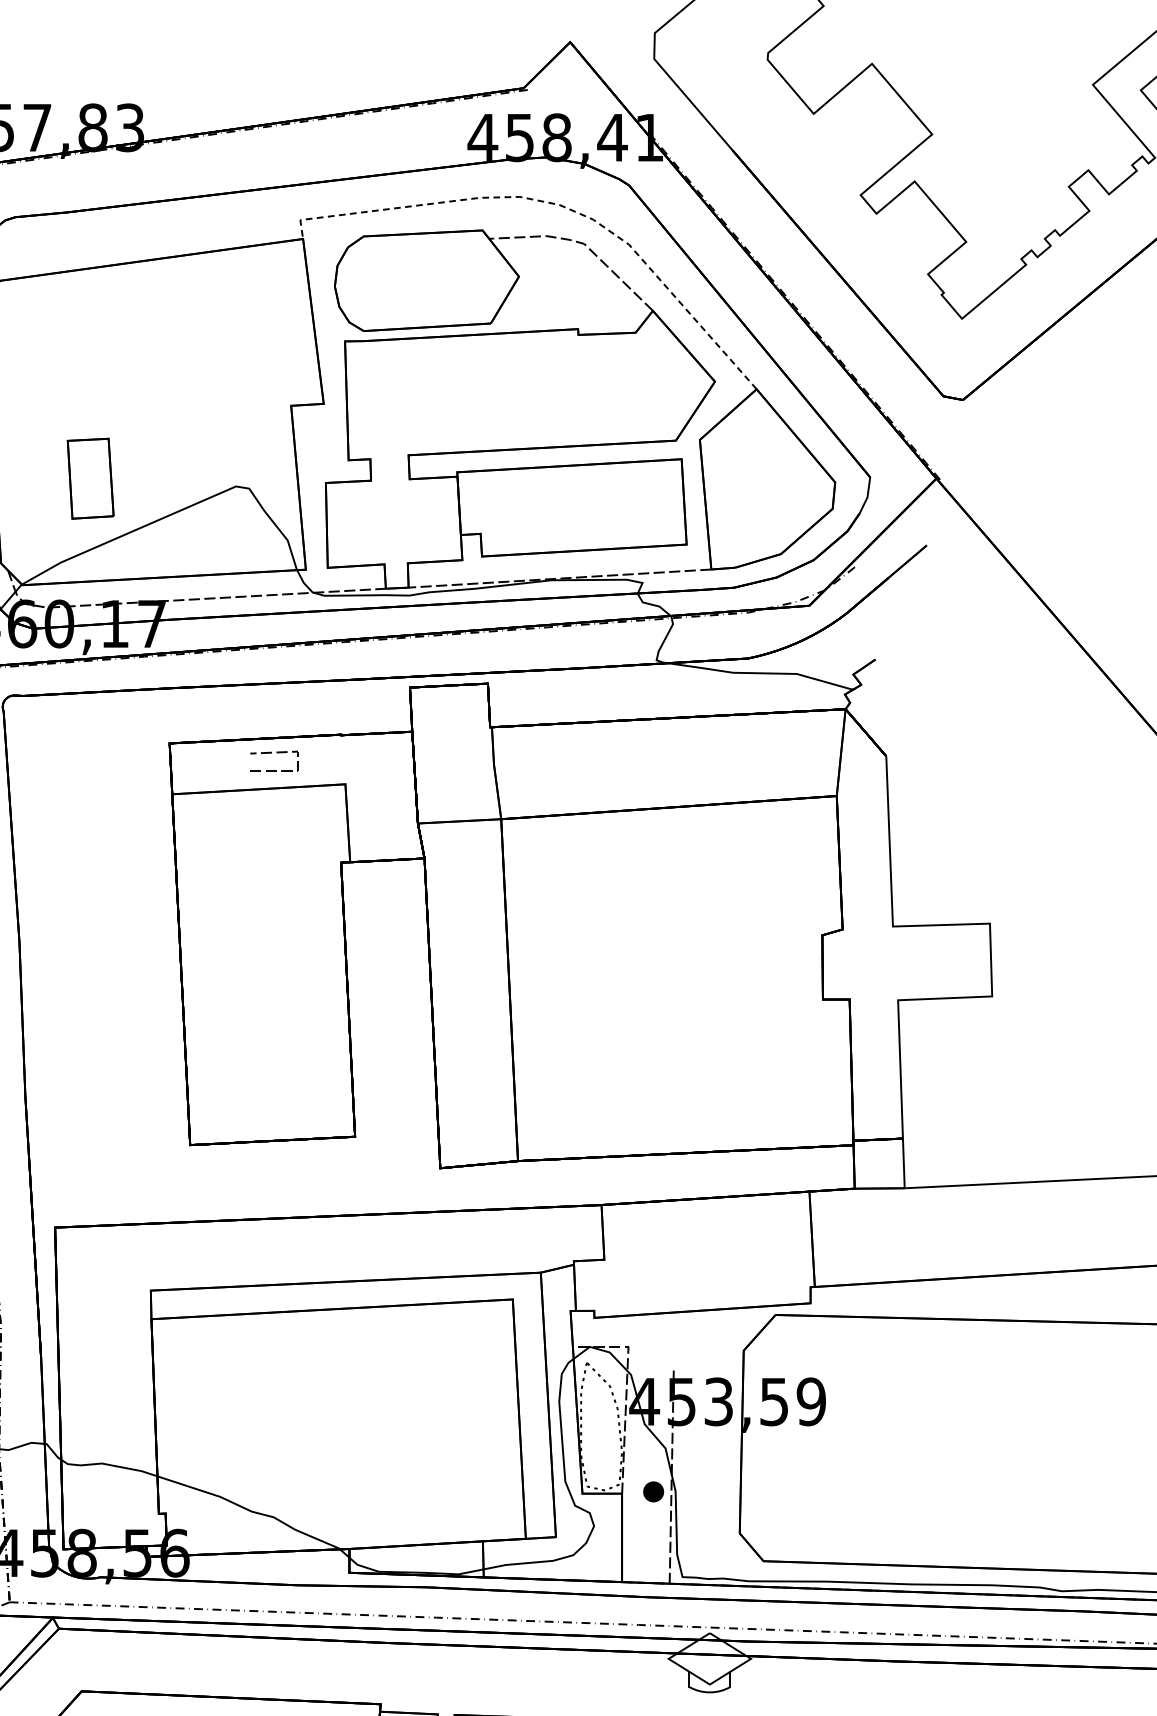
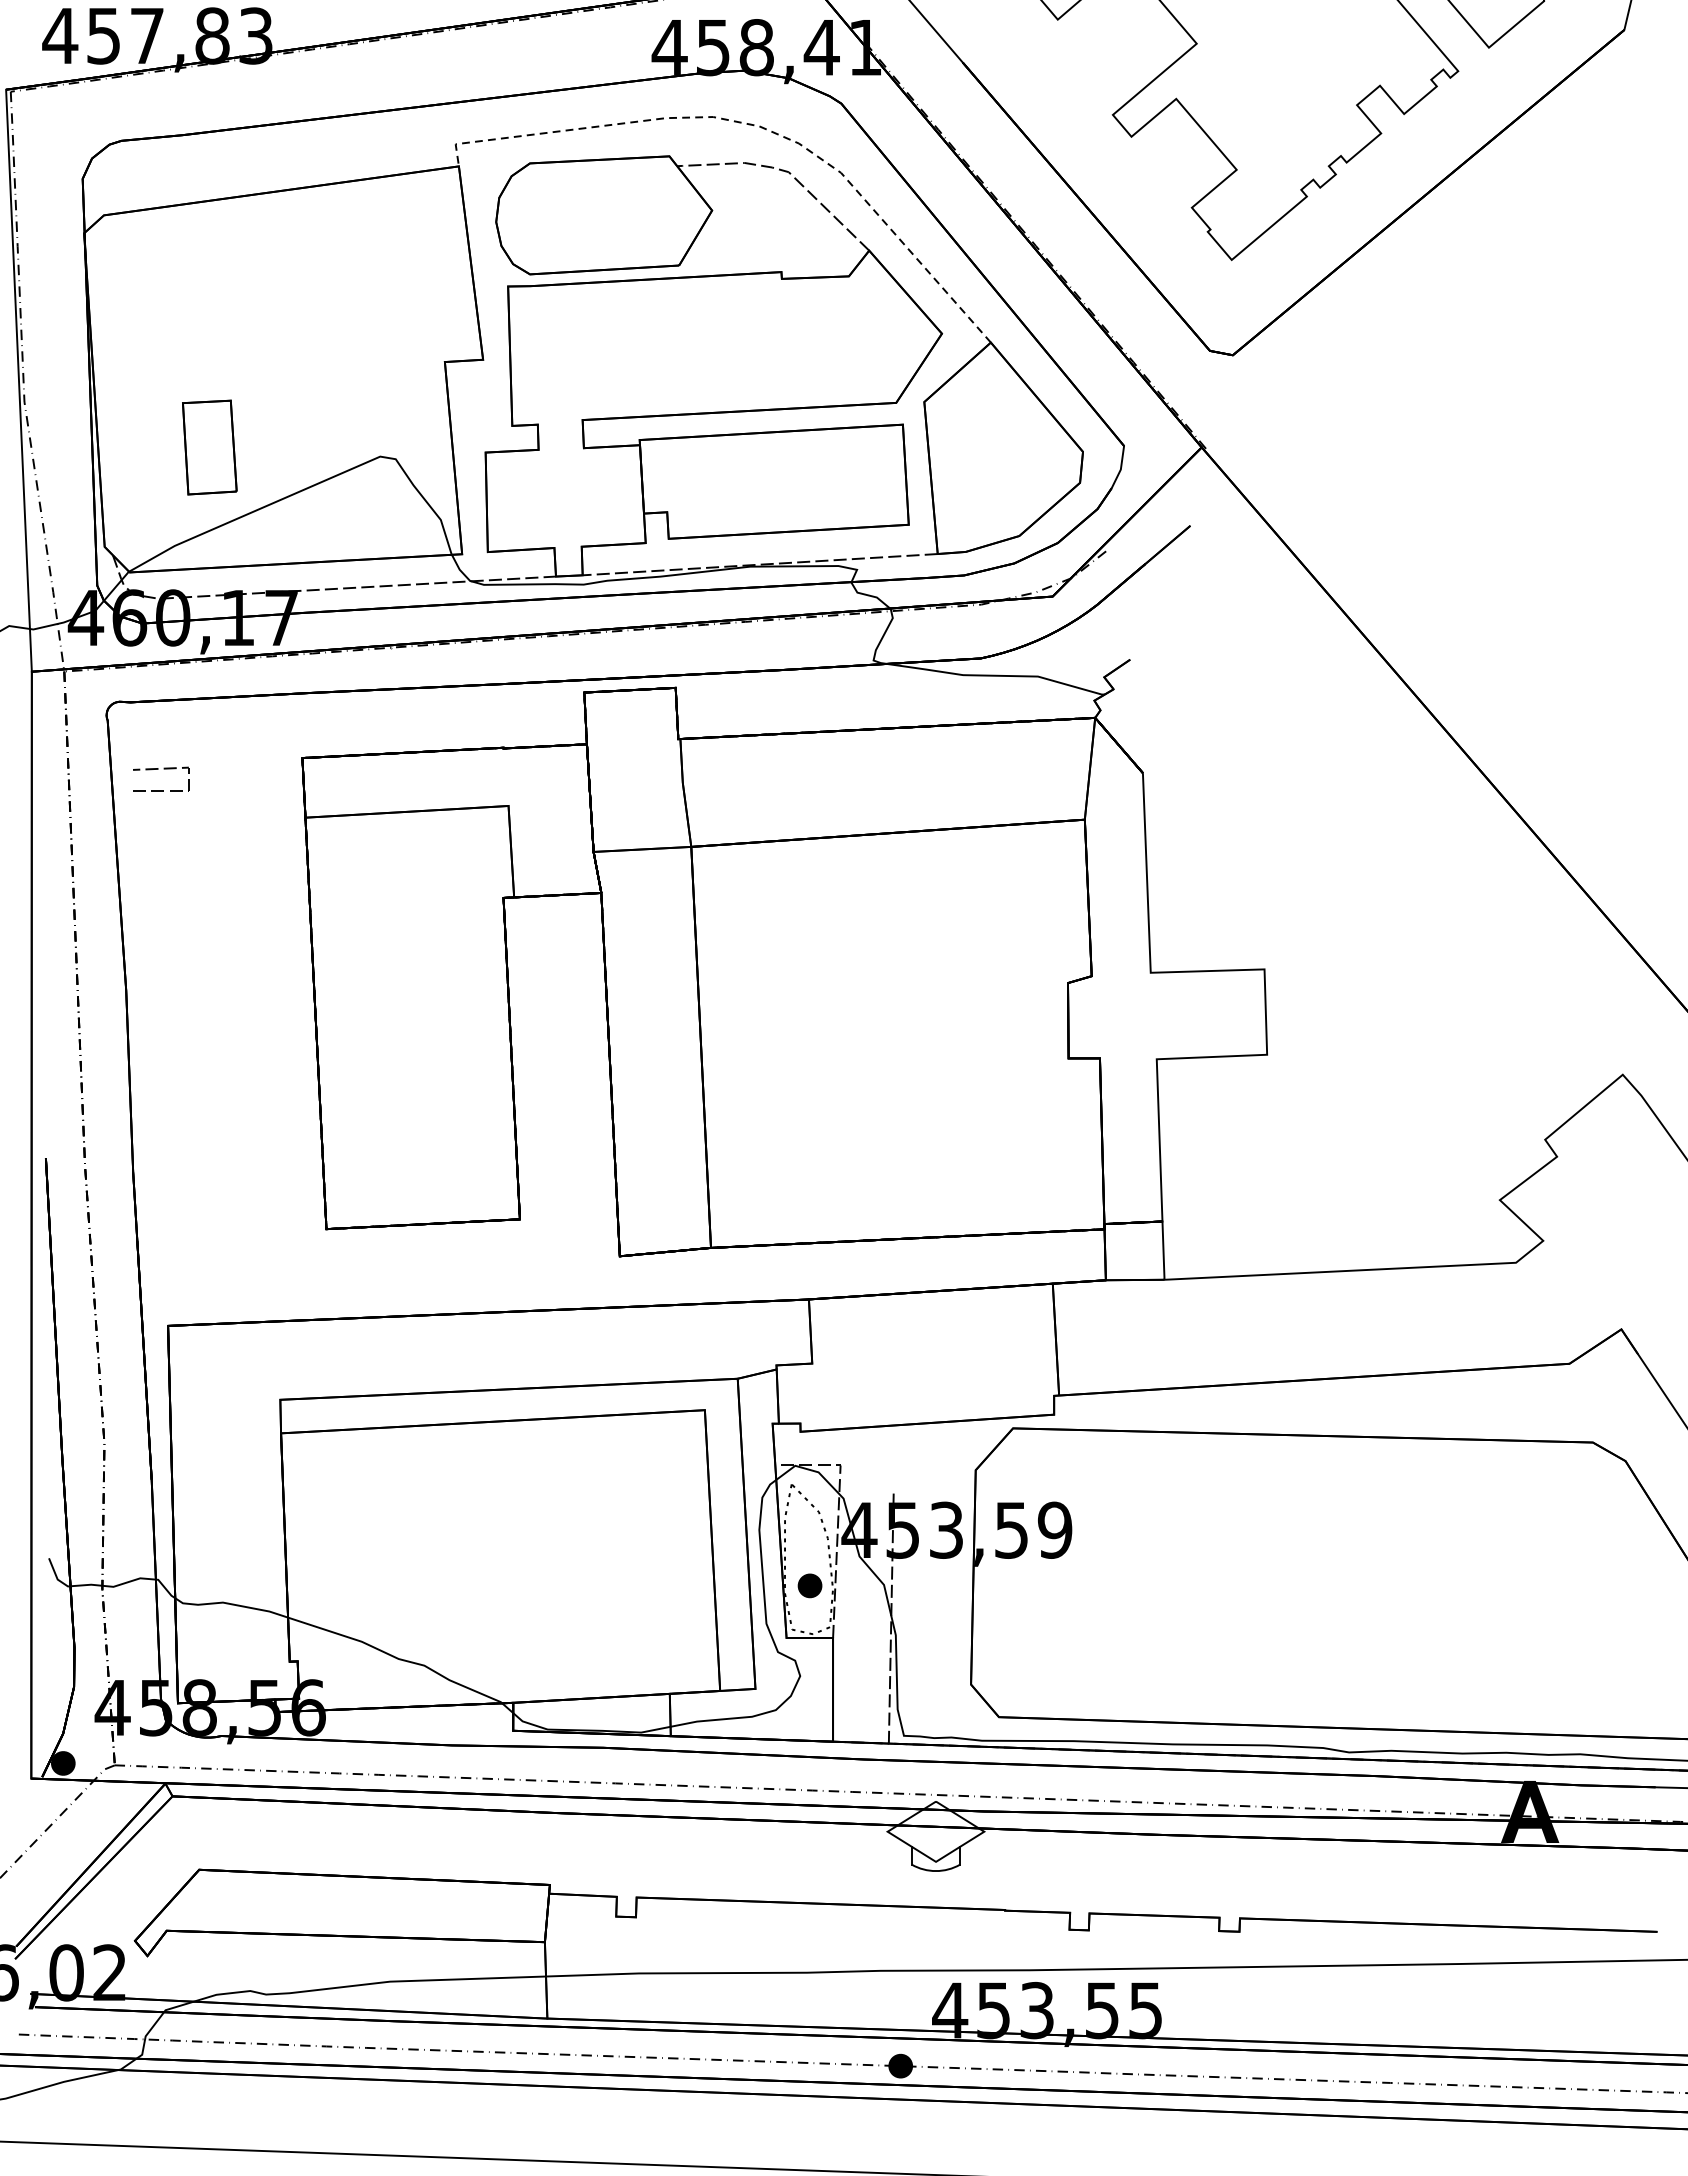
line: (276, 753) -> (163, 769), moved
part: (653, 1491) -> (809, 1585), moved

